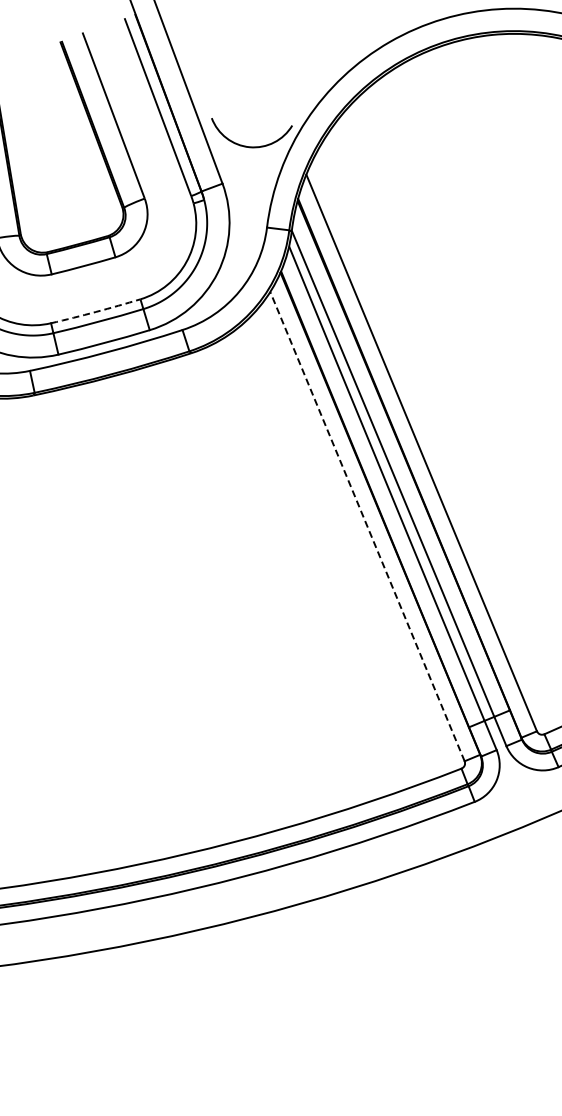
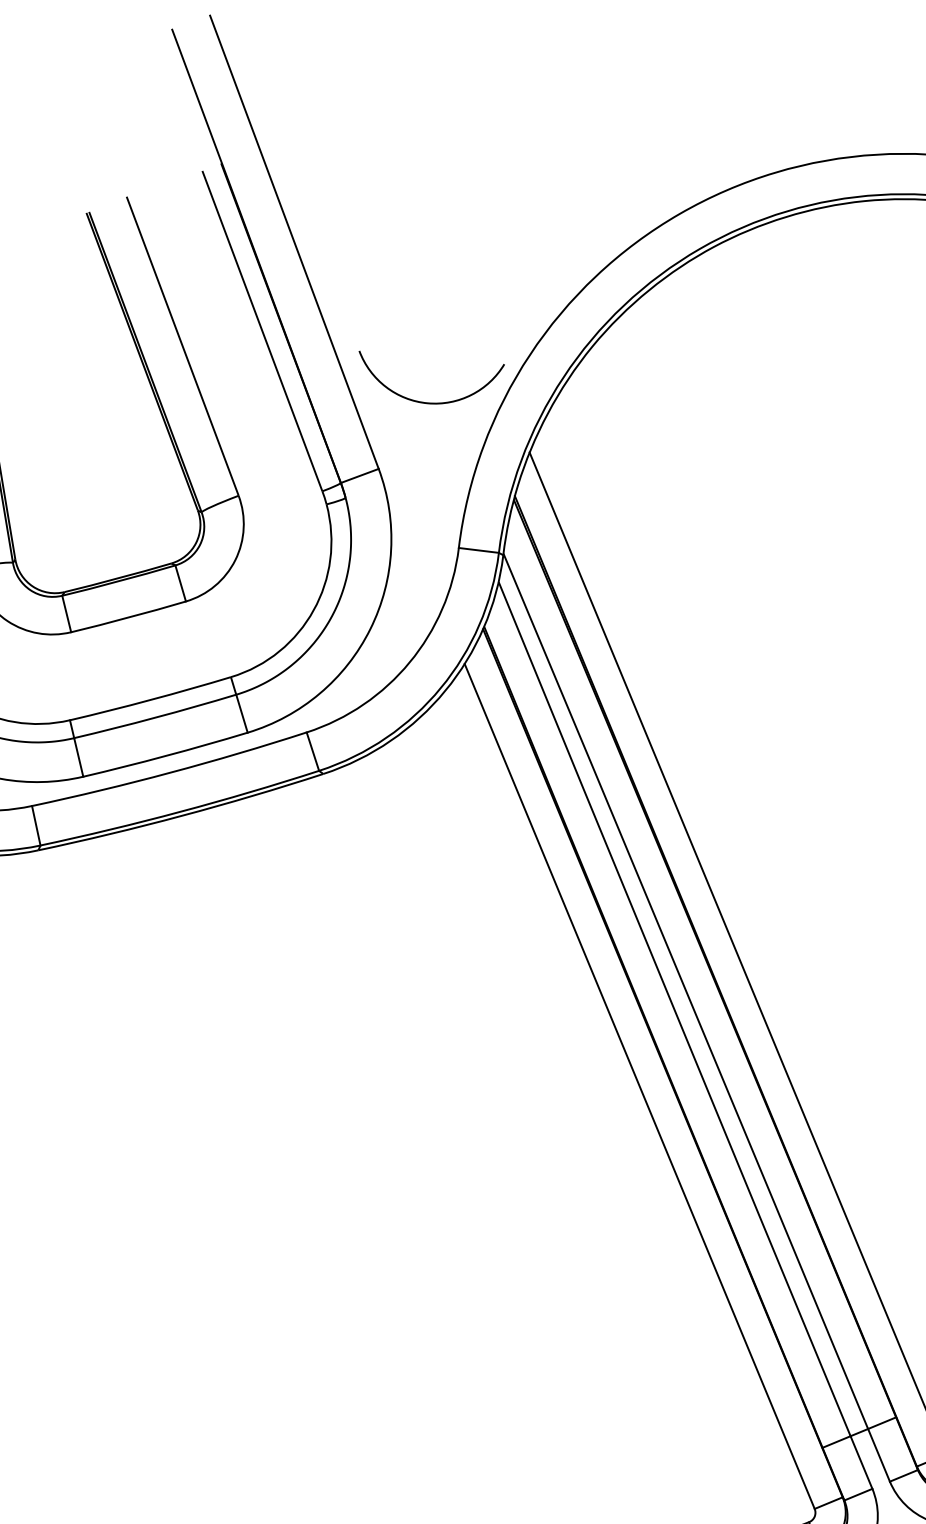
arc: (95, 311) -> (149, 699), dashed -> solid
line: (367, 526) -> (639, 1086), dashed -> solid

